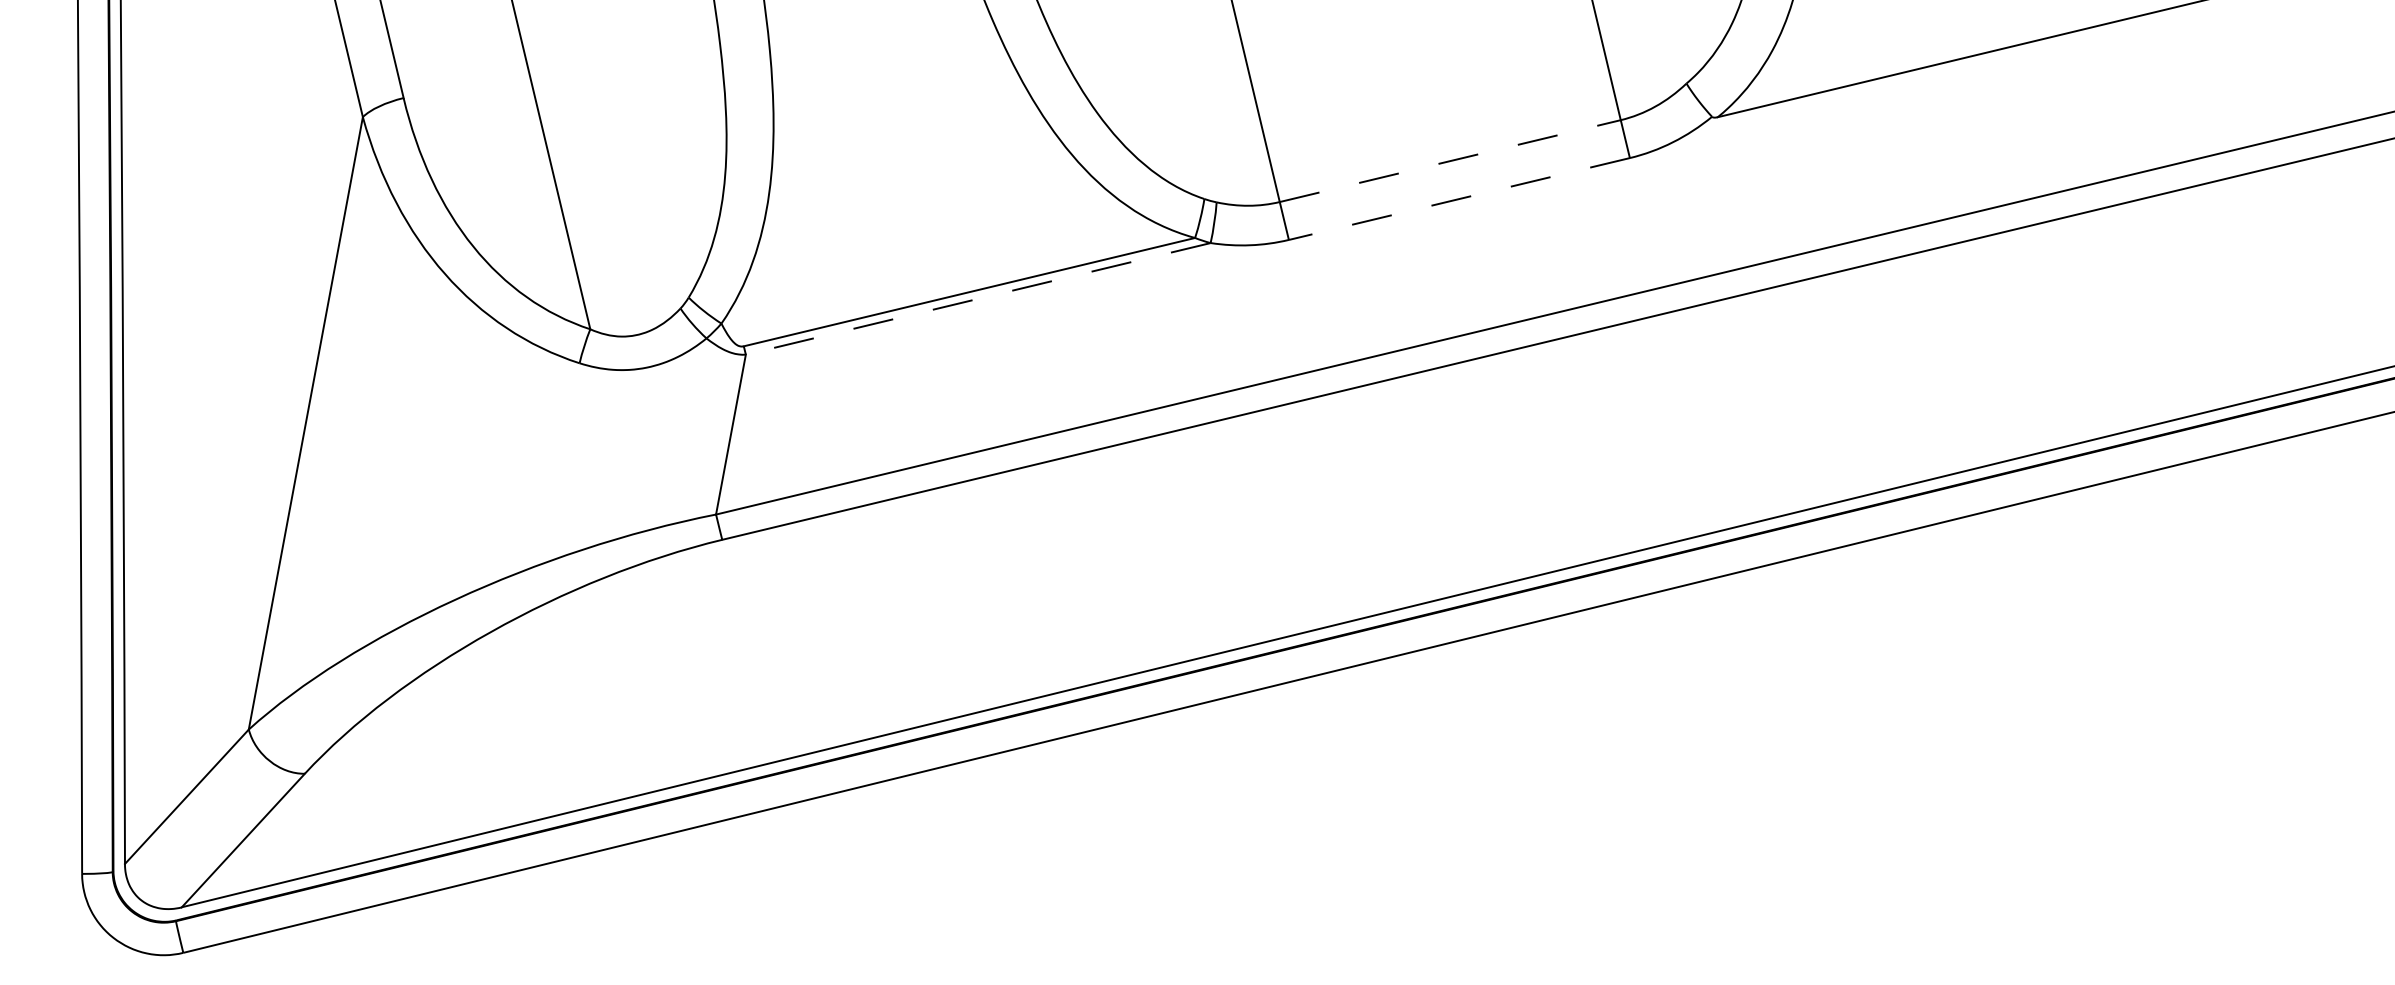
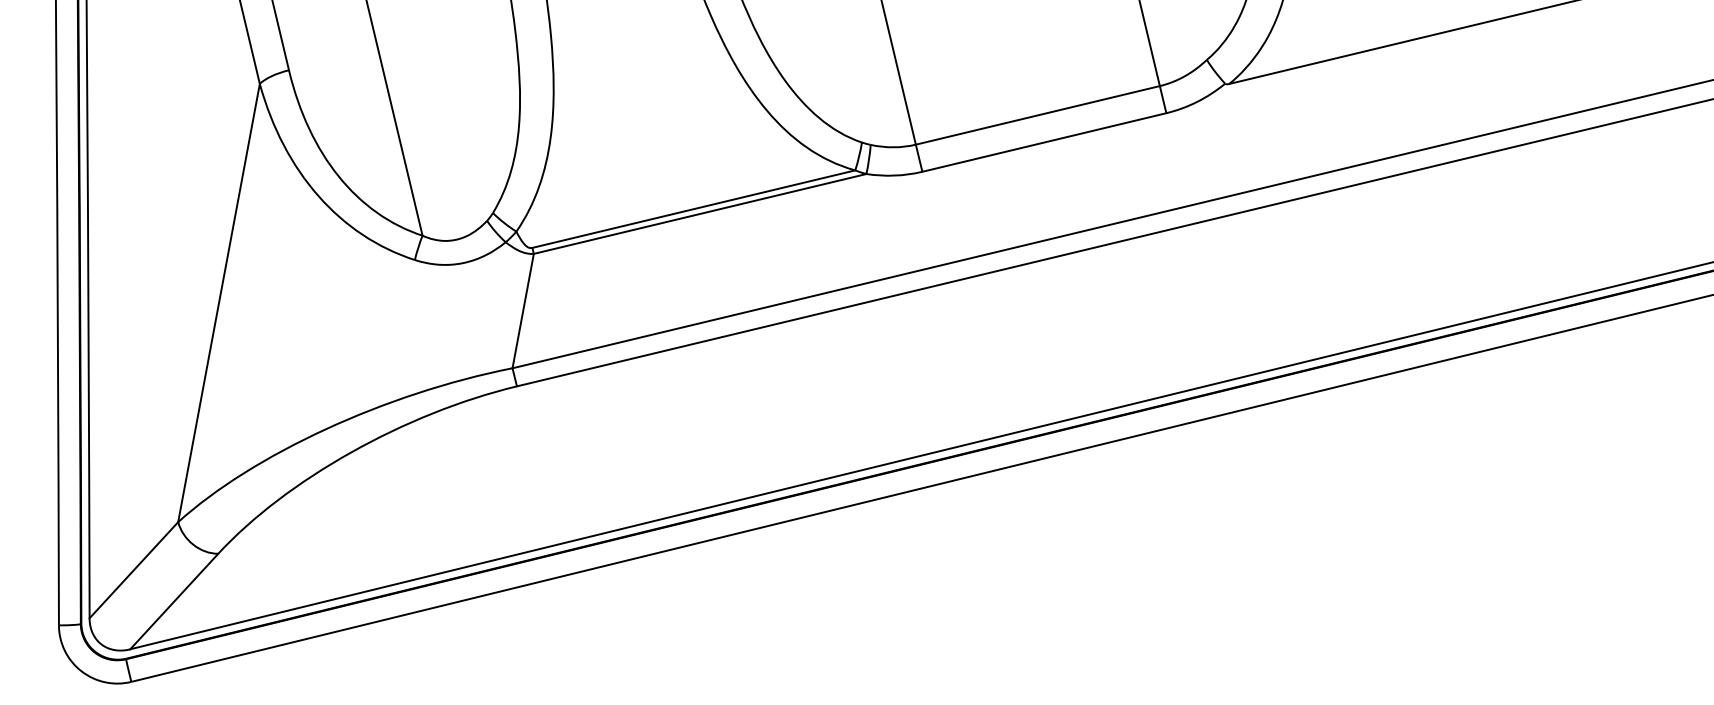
line: (1450, 161) -> (1038, 115), dashed -> solid
line: (1458, 199) -> (1043, 142), dashed -> solid
line: (978, 298) -> (700, 213), dashed -> solid

